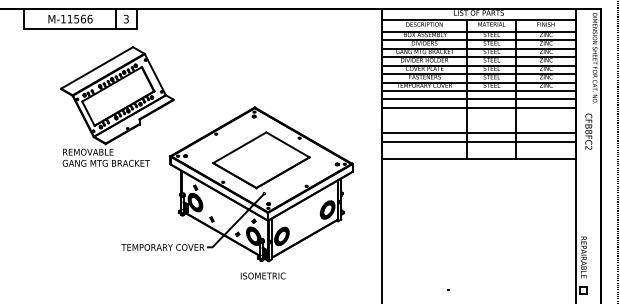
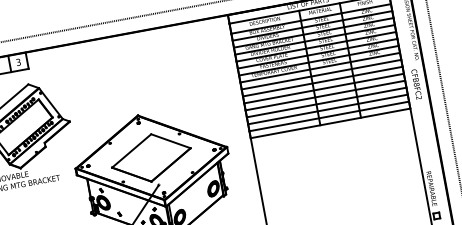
line: (479, 116) -> (324, 88), added
line: (479, 124) -> (325, 95), added
line: (479, 150) -> (329, 116), added

